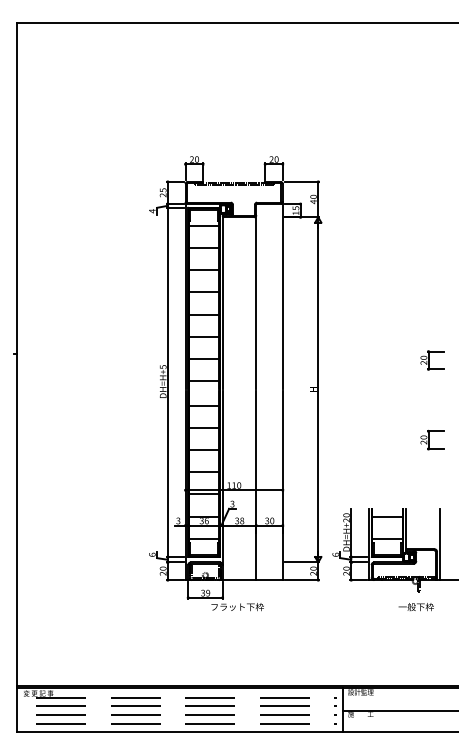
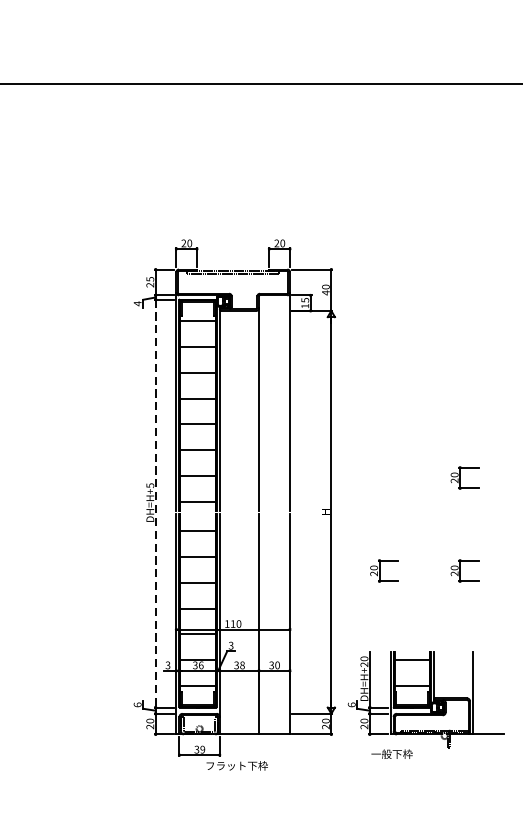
line: (167, 382) -> (155, 503), solid -> dashed
part: (363, 439) -> (384, 570), added
text: (415, 607) -> (391, 754), moved

